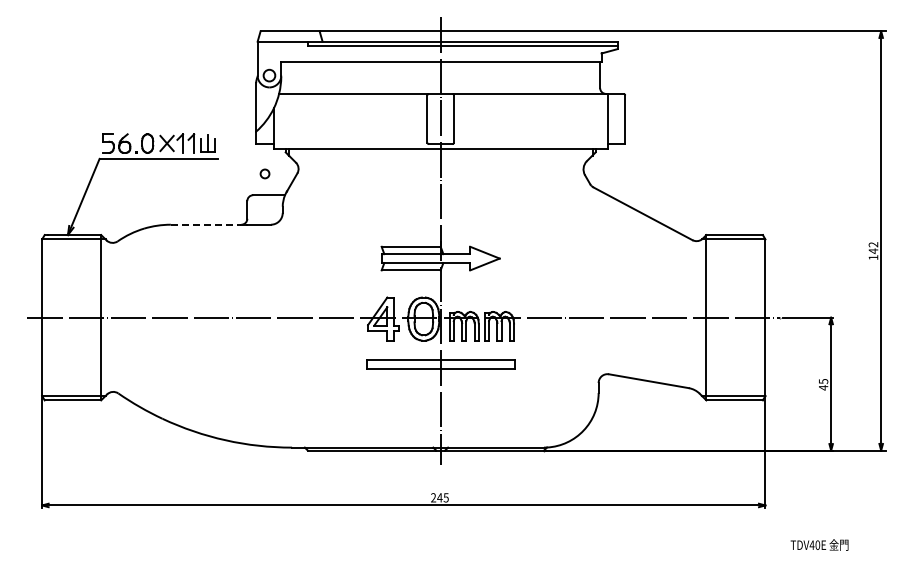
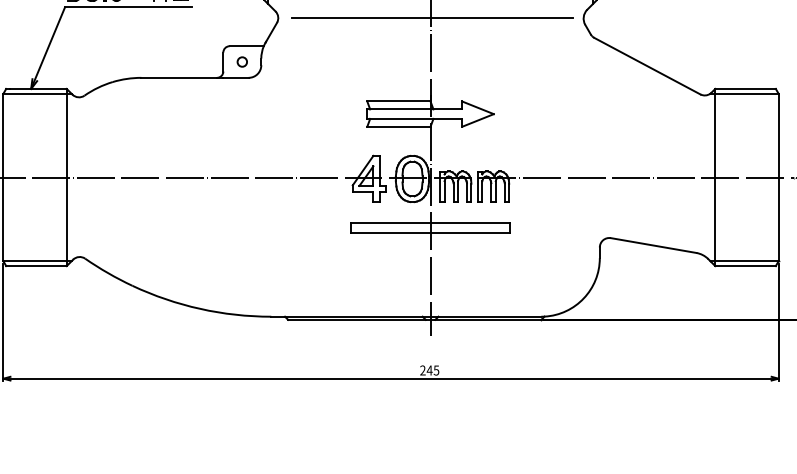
line: (441, 168) -> (431, 17), added
circle: (264, 173) -> (241, 61), moved
line: (206, 224) -> (179, 77), dashed -> solid

